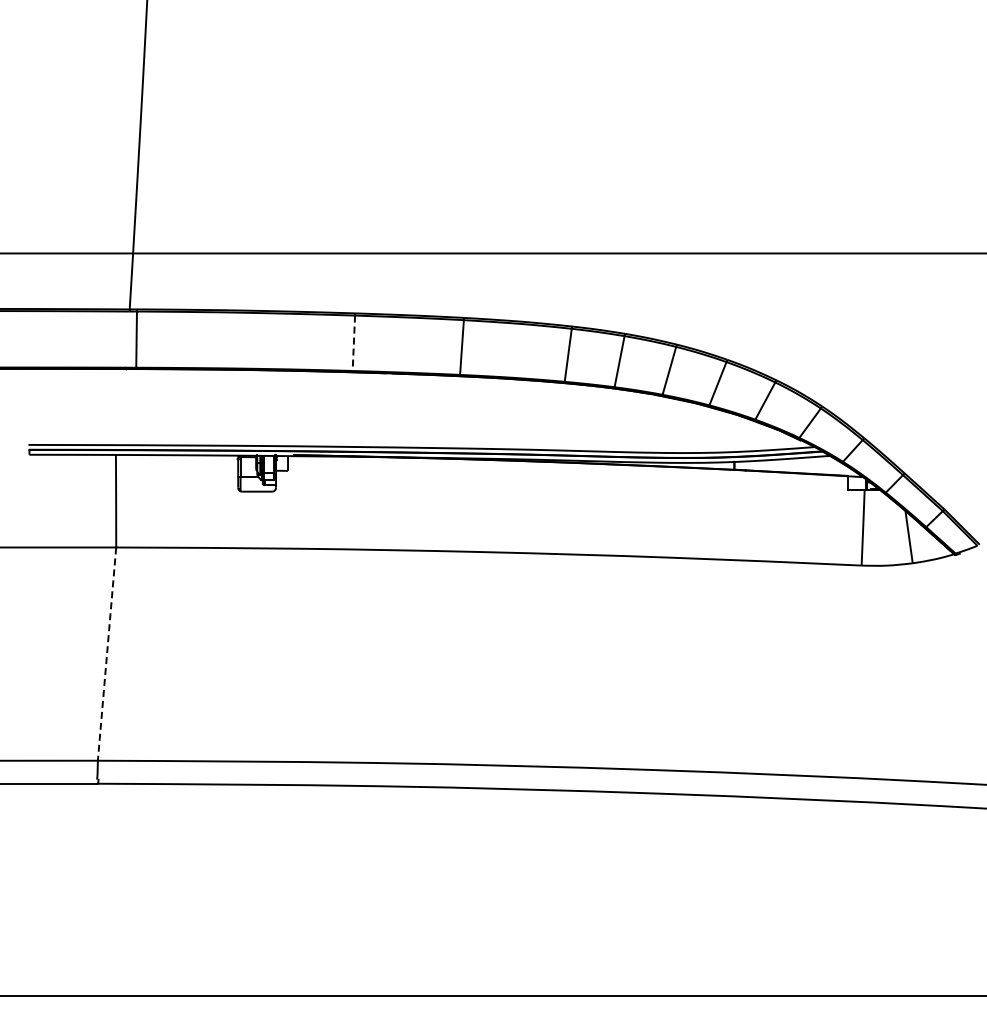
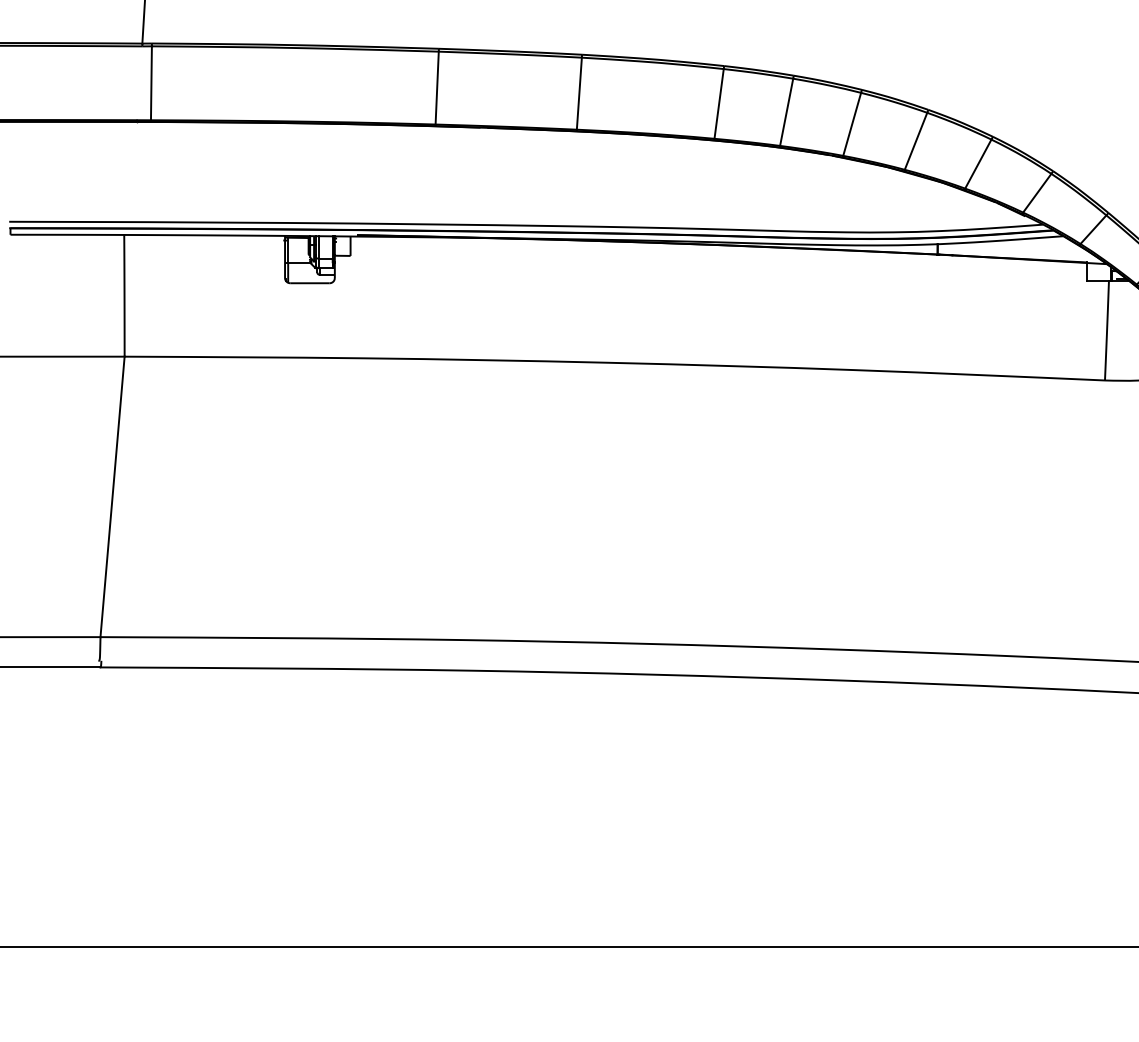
line: (353, 343) -> (436, 88), dashed -> solid
line: (107, 654) -> (113, 497), dashed -> solid

